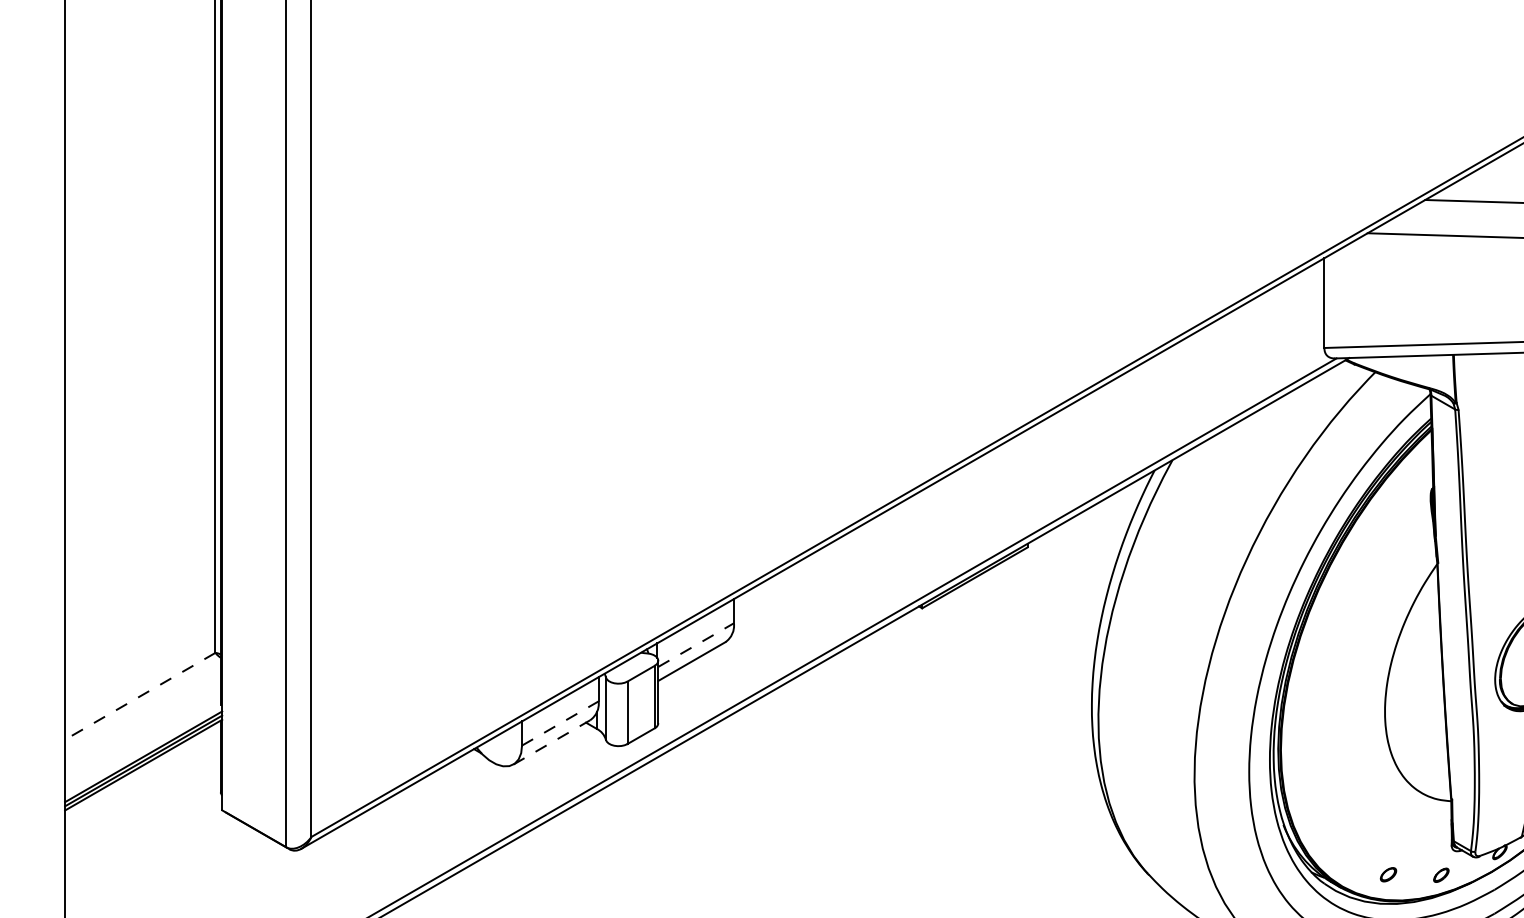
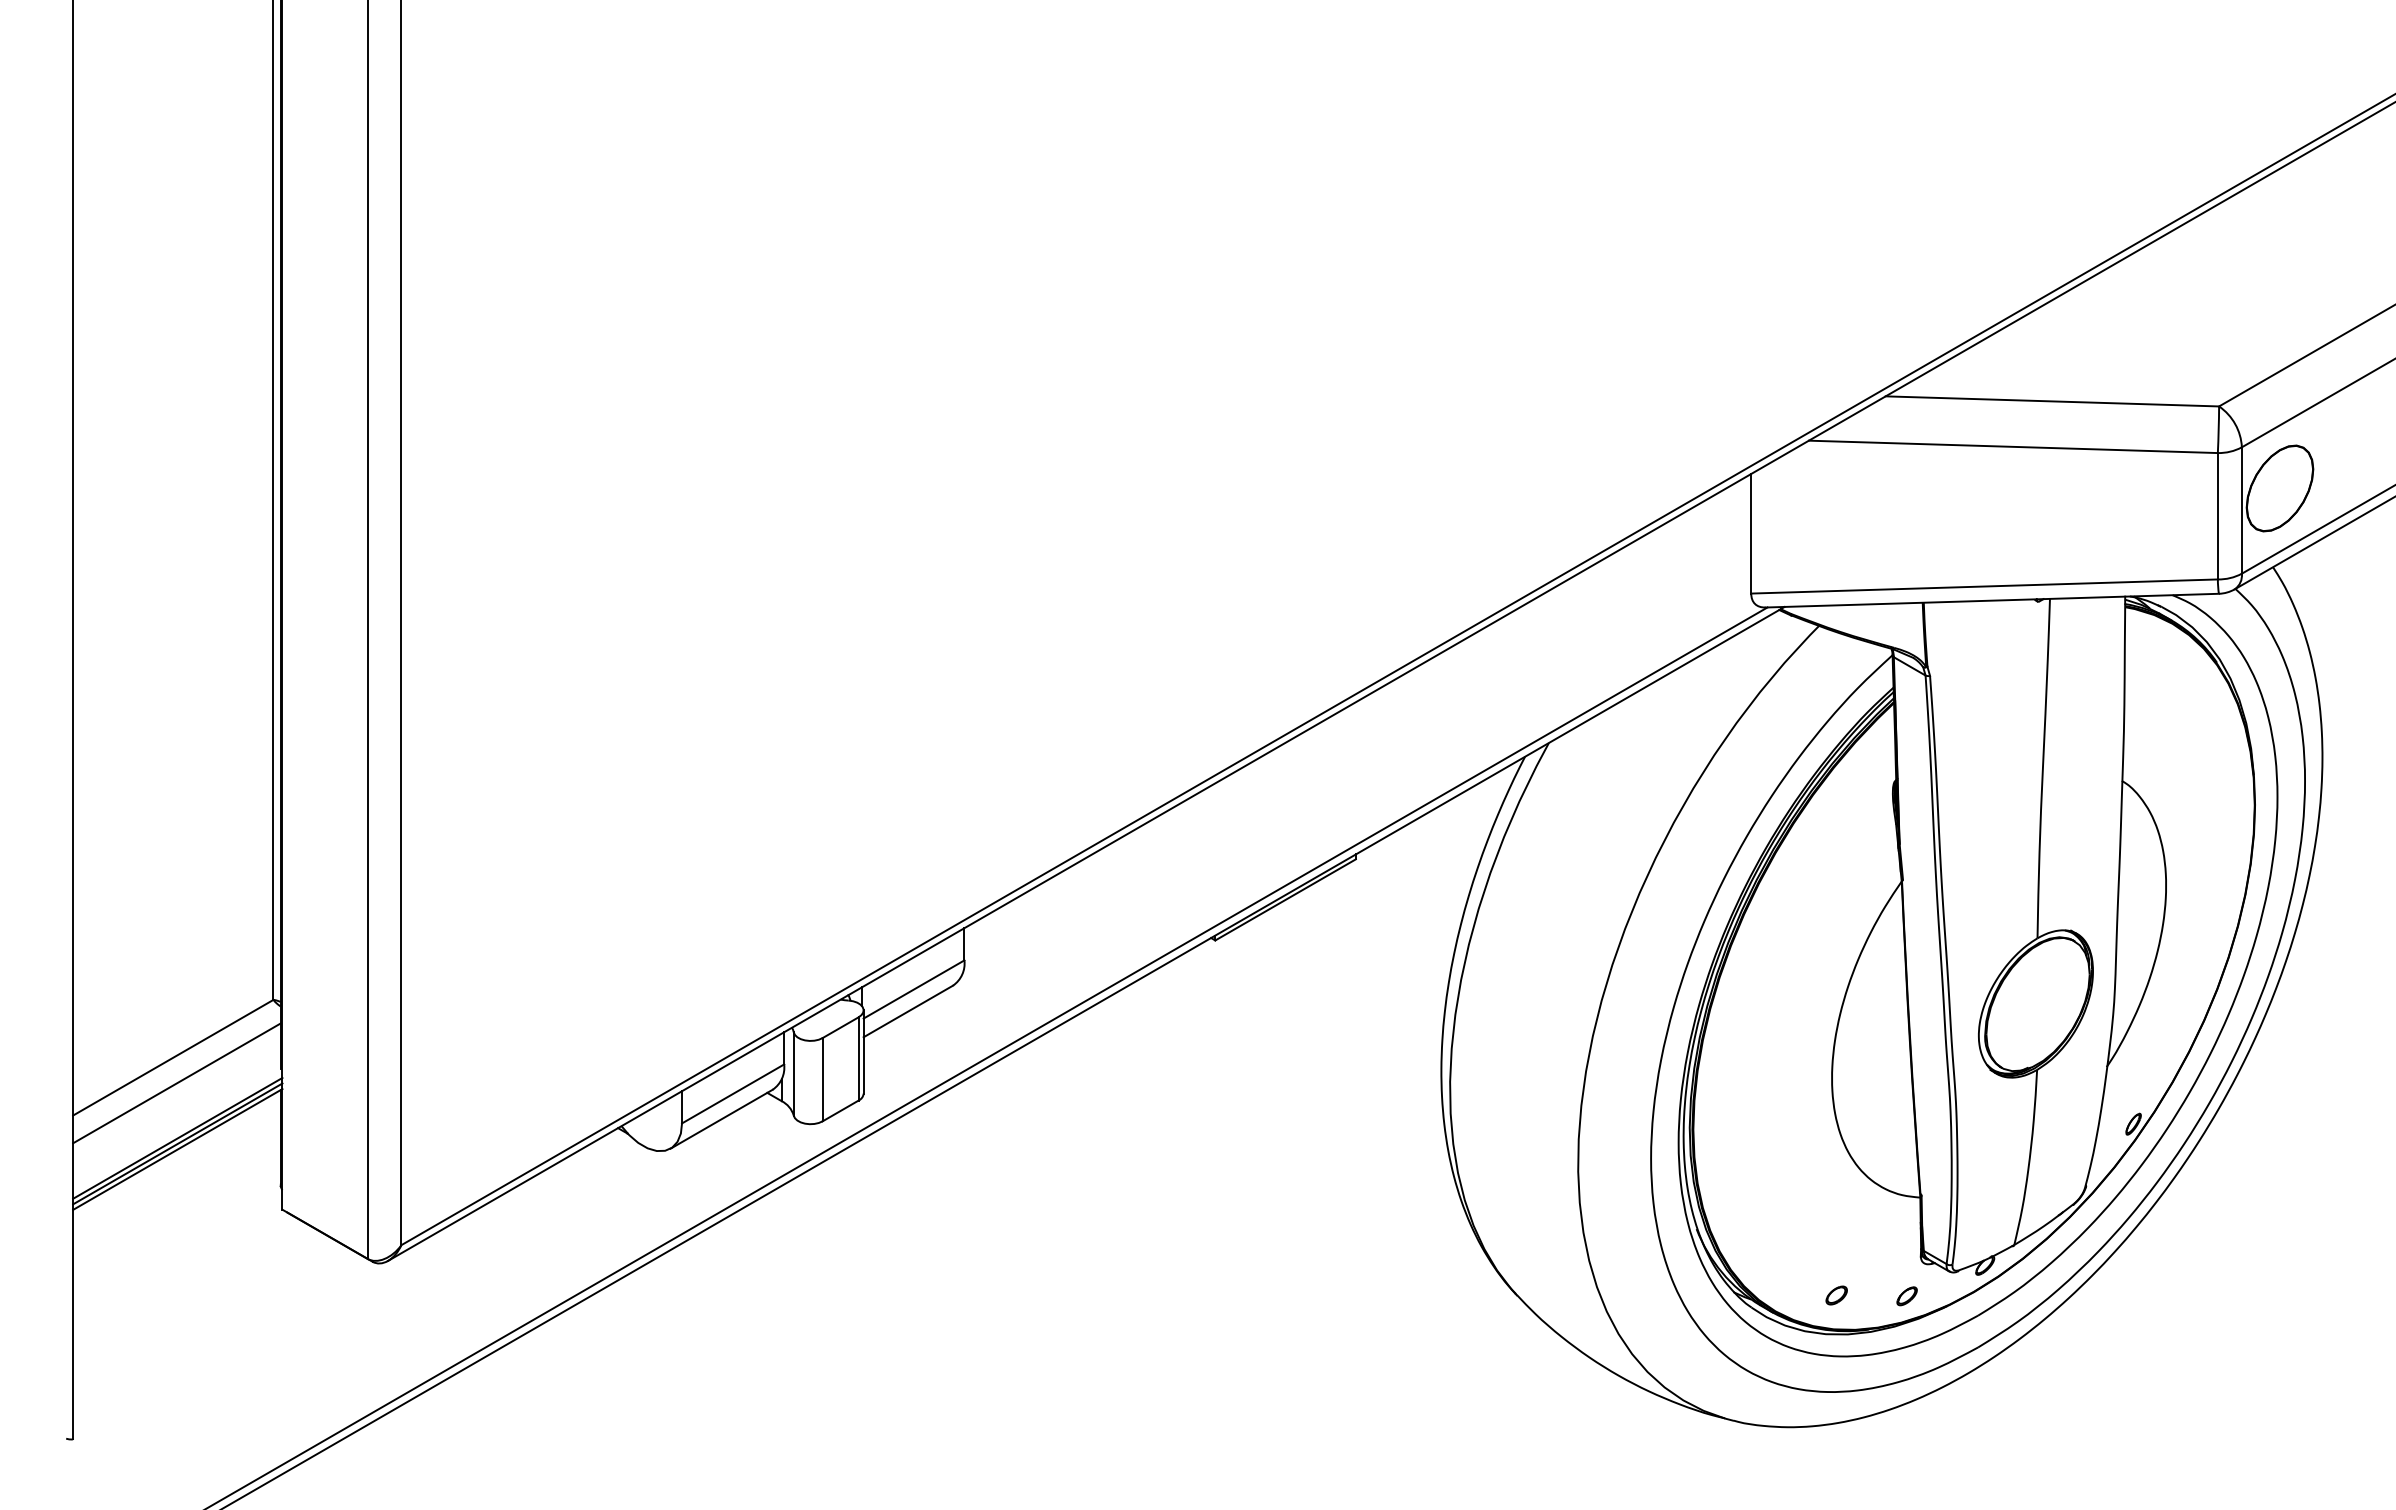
line: (696, 645) -> (914, 989), dashed -> solid
line: (140, 696) -> (173, 1057), dashed -> solid
line: (142, 715) -> (176, 1083), added
line: (560, 723) -> (733, 1093), dashed -> solid
line: (551, 742) -> (721, 1119), dashed -> solid

